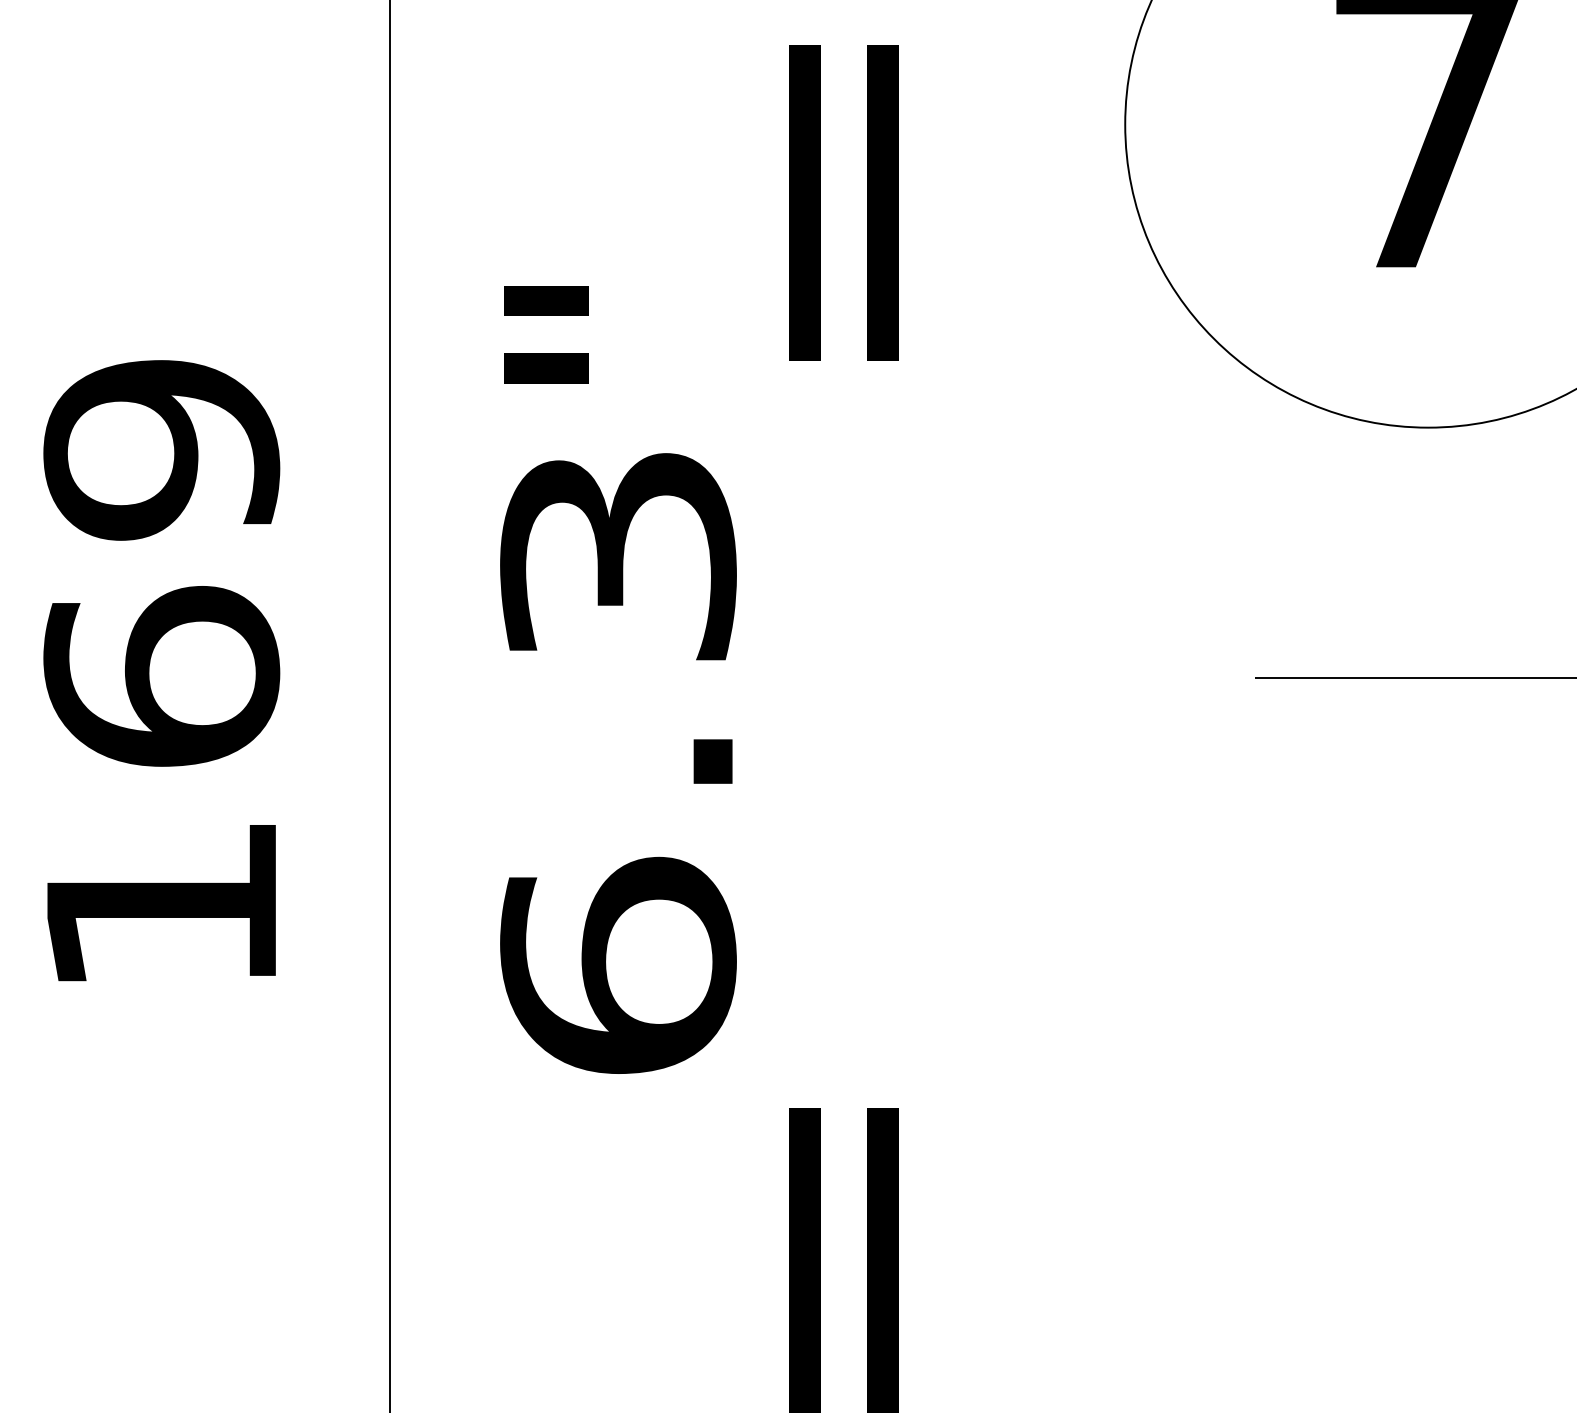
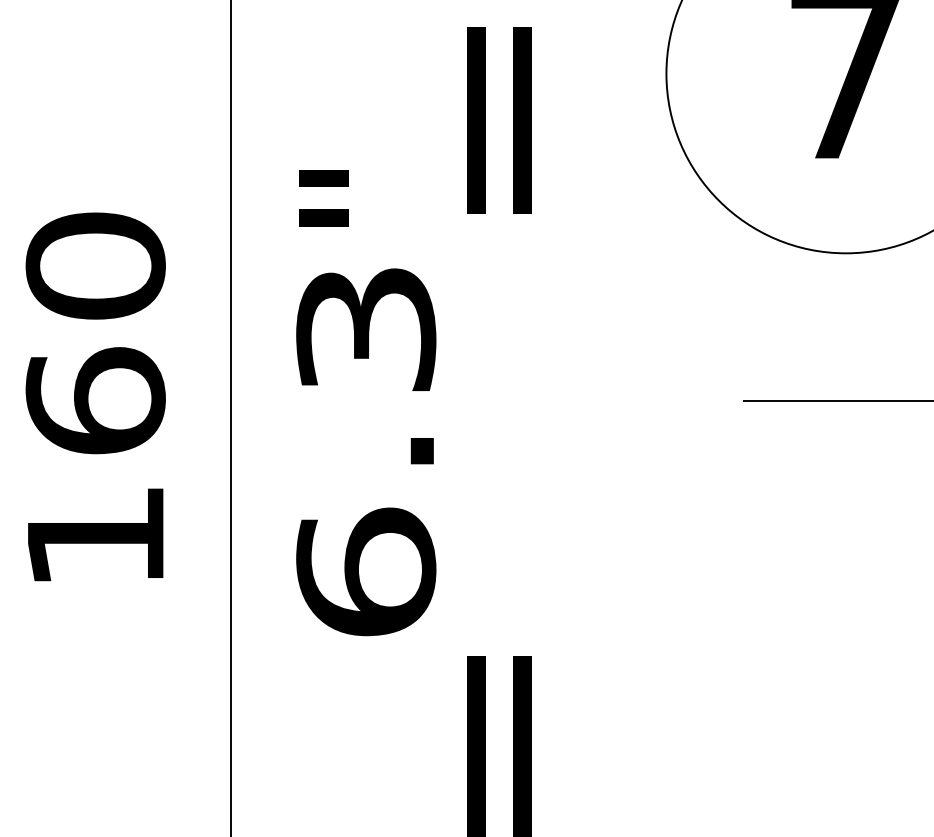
text: (161, 449) -> (95, 266), 169 -> 160

